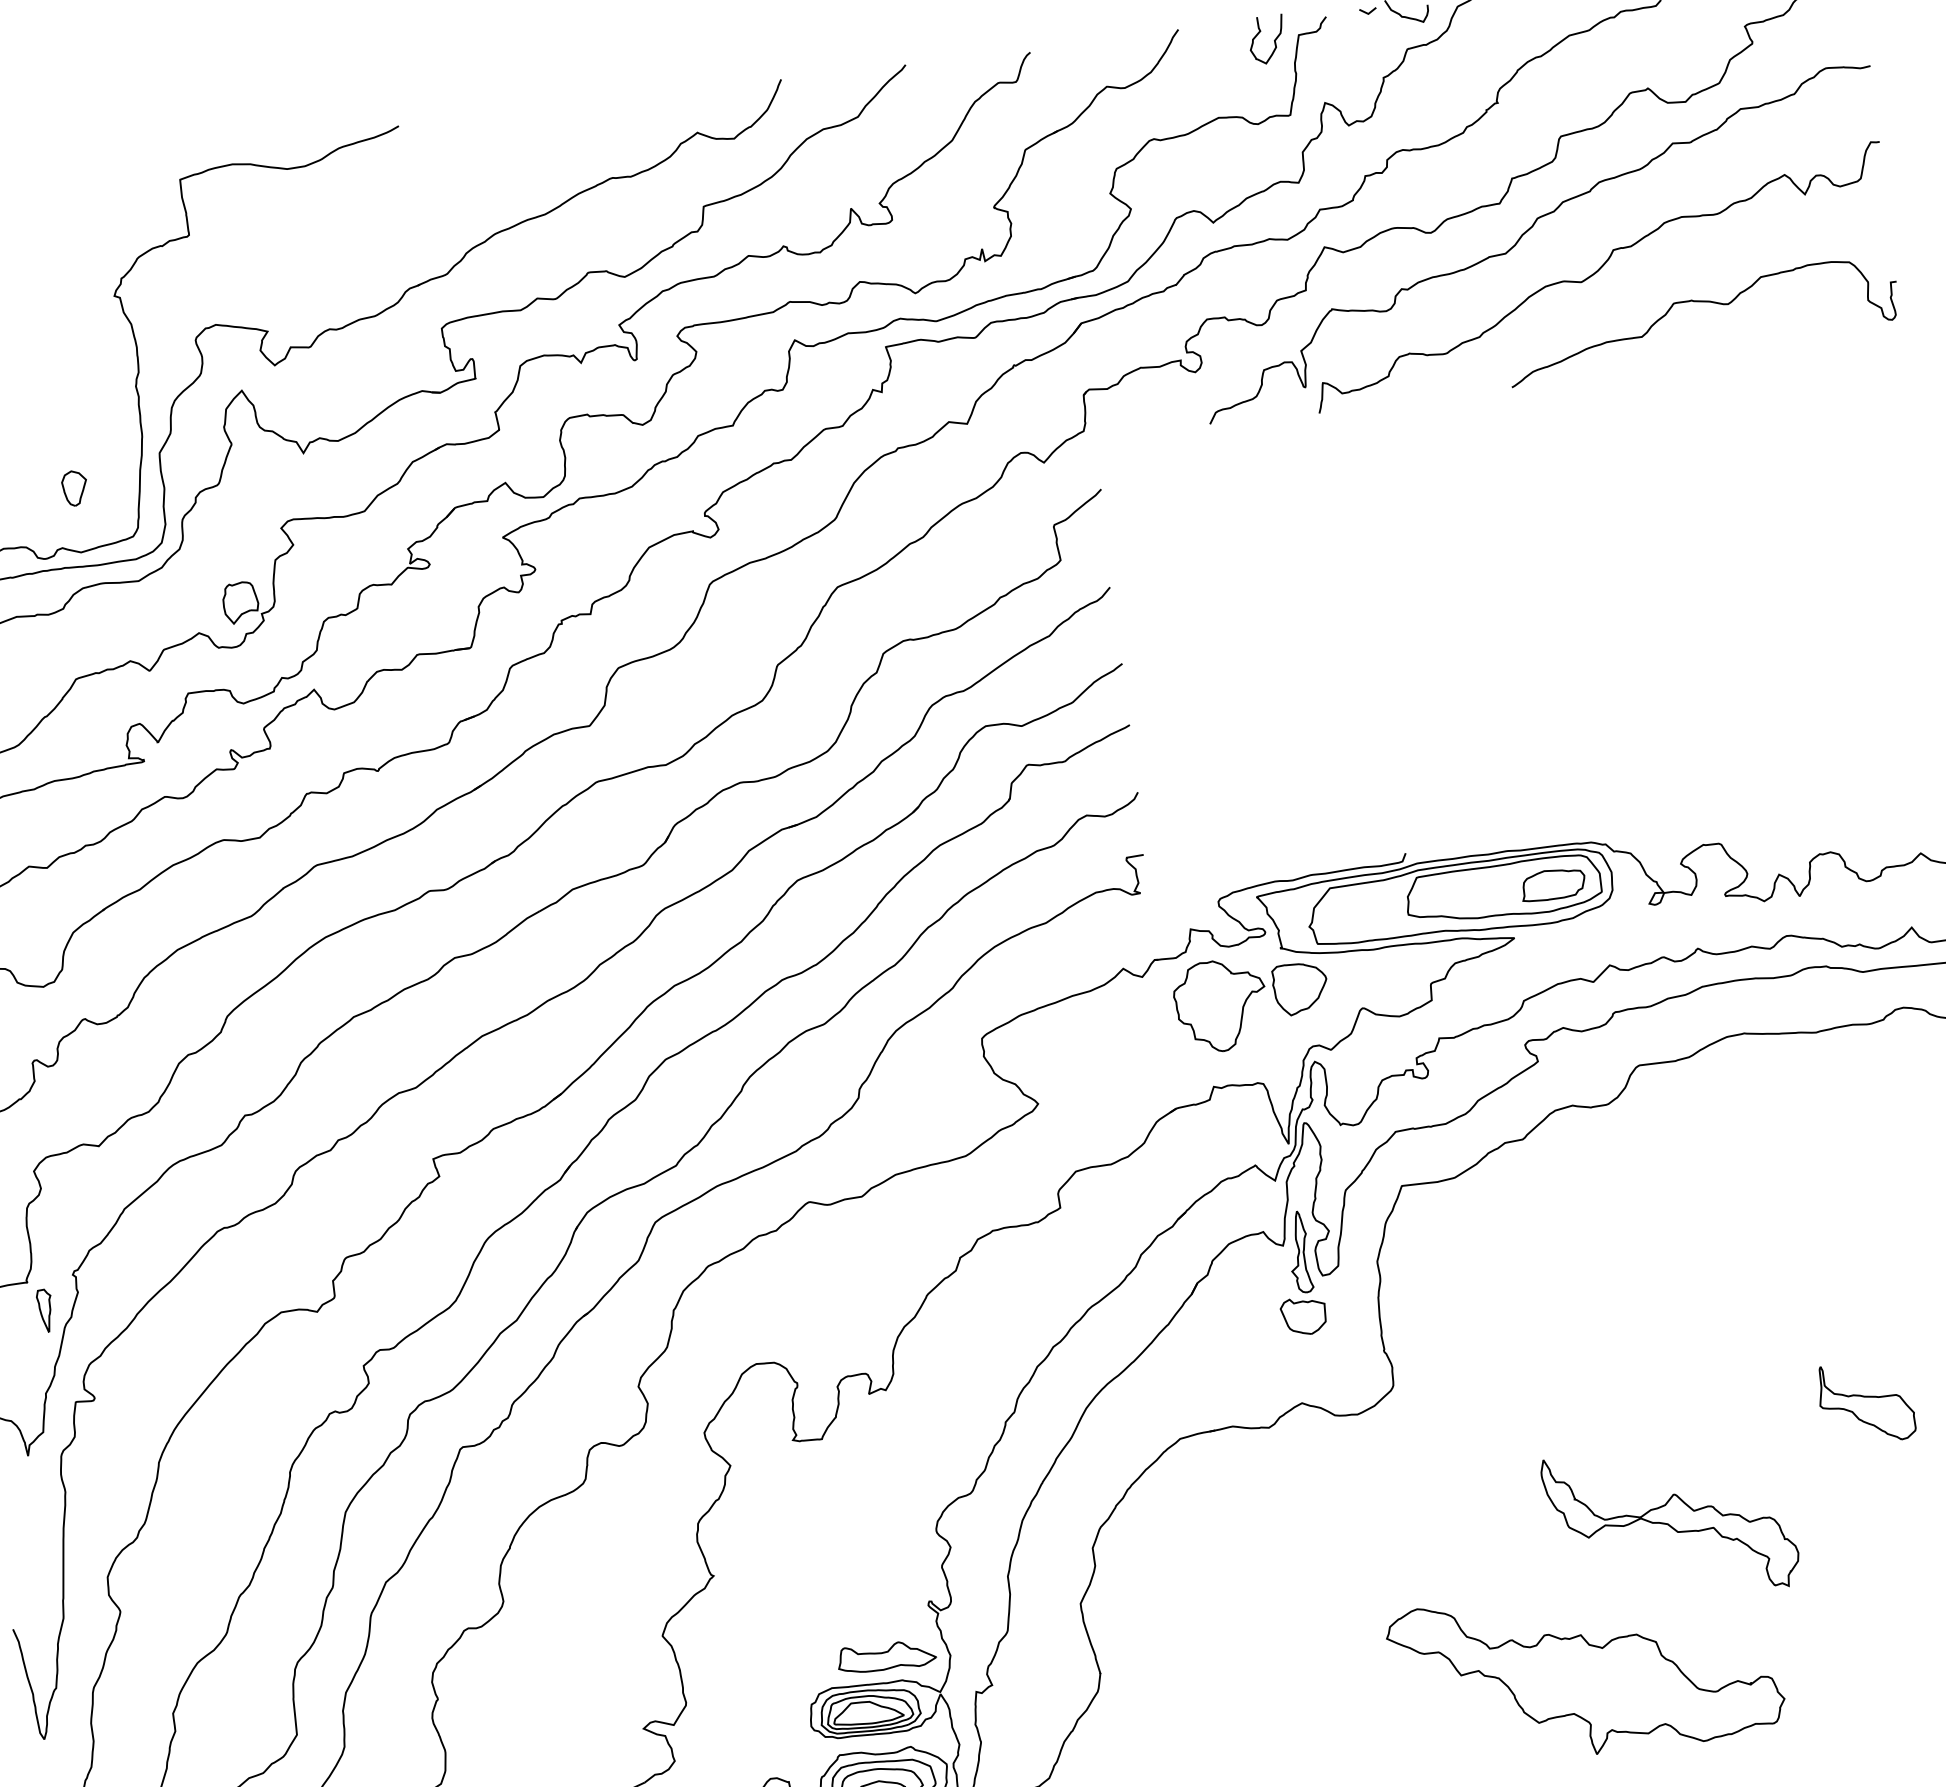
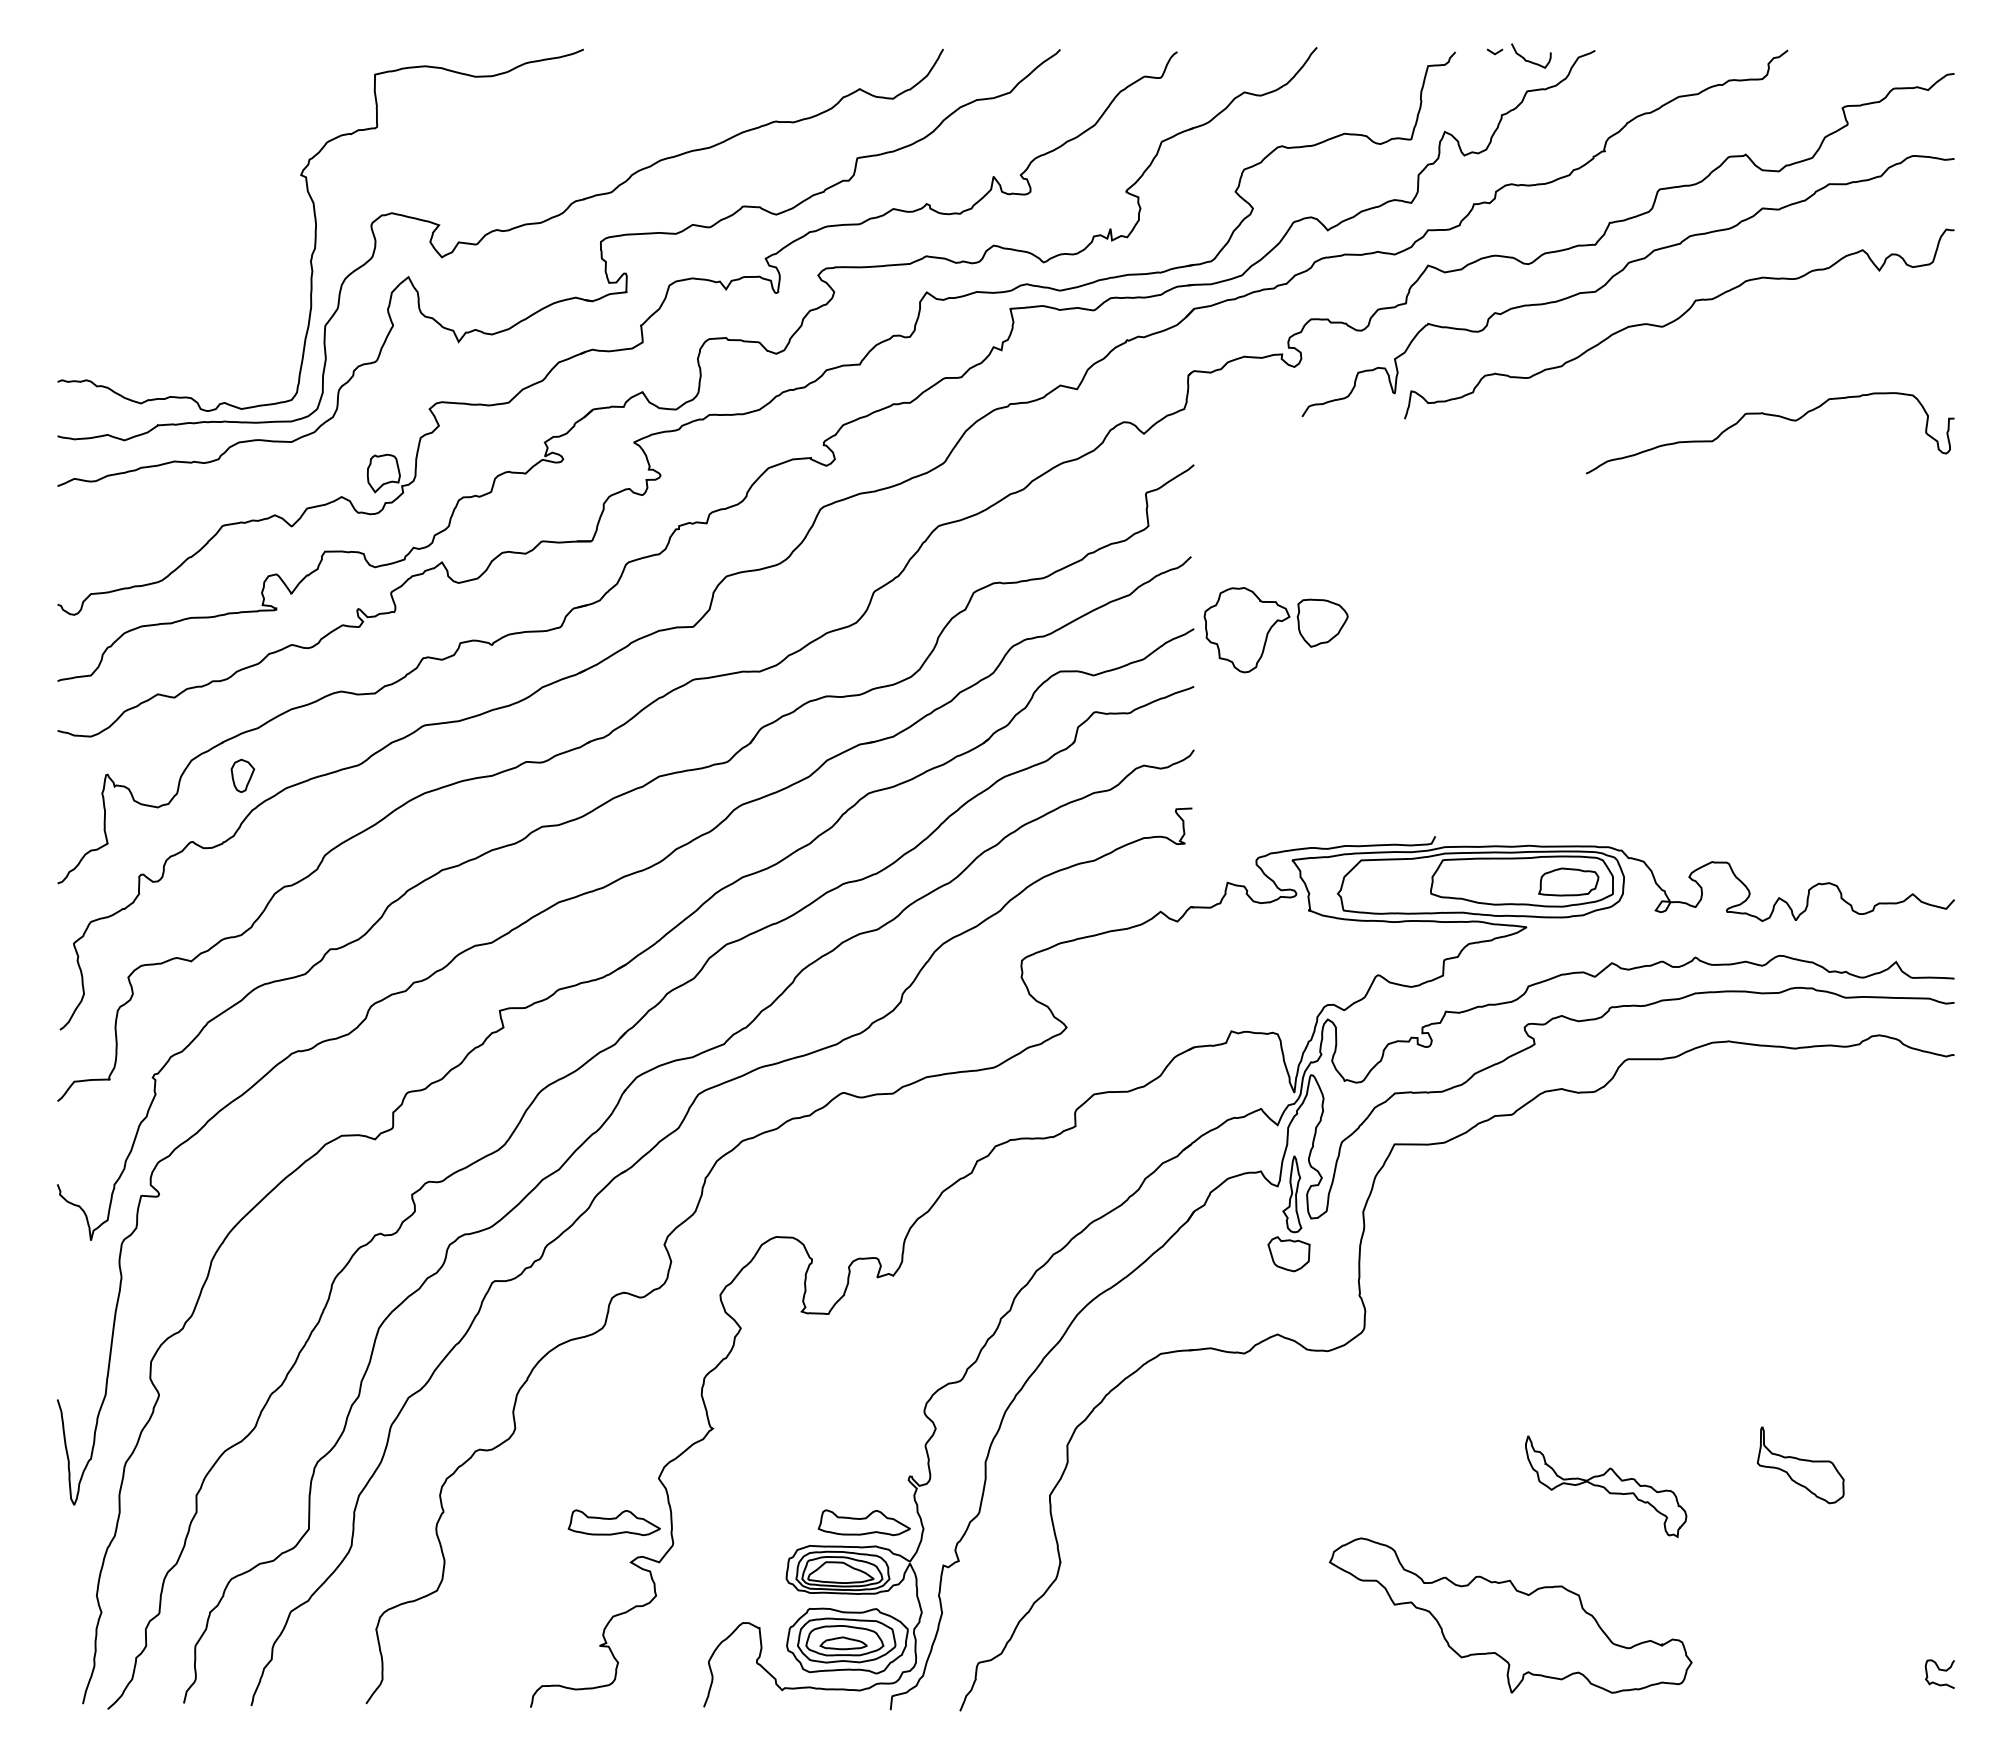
curve: (1274, 40) -> (1404, 68), removed
curve: (1702, 302) -> (1772, 416), moved
part: (74, 487) -> (242, 775), moved
part: (1251, 1002) -> (1275, 630), moved
part: (45, 1310) -> (123, 1107), removed
part: (1866, 1402) -> (1800, 1465), moved
part: (1670, 1522) -> (1605, 1486), size x0.7
part: (620, 1688) -> (613, 1522), added

